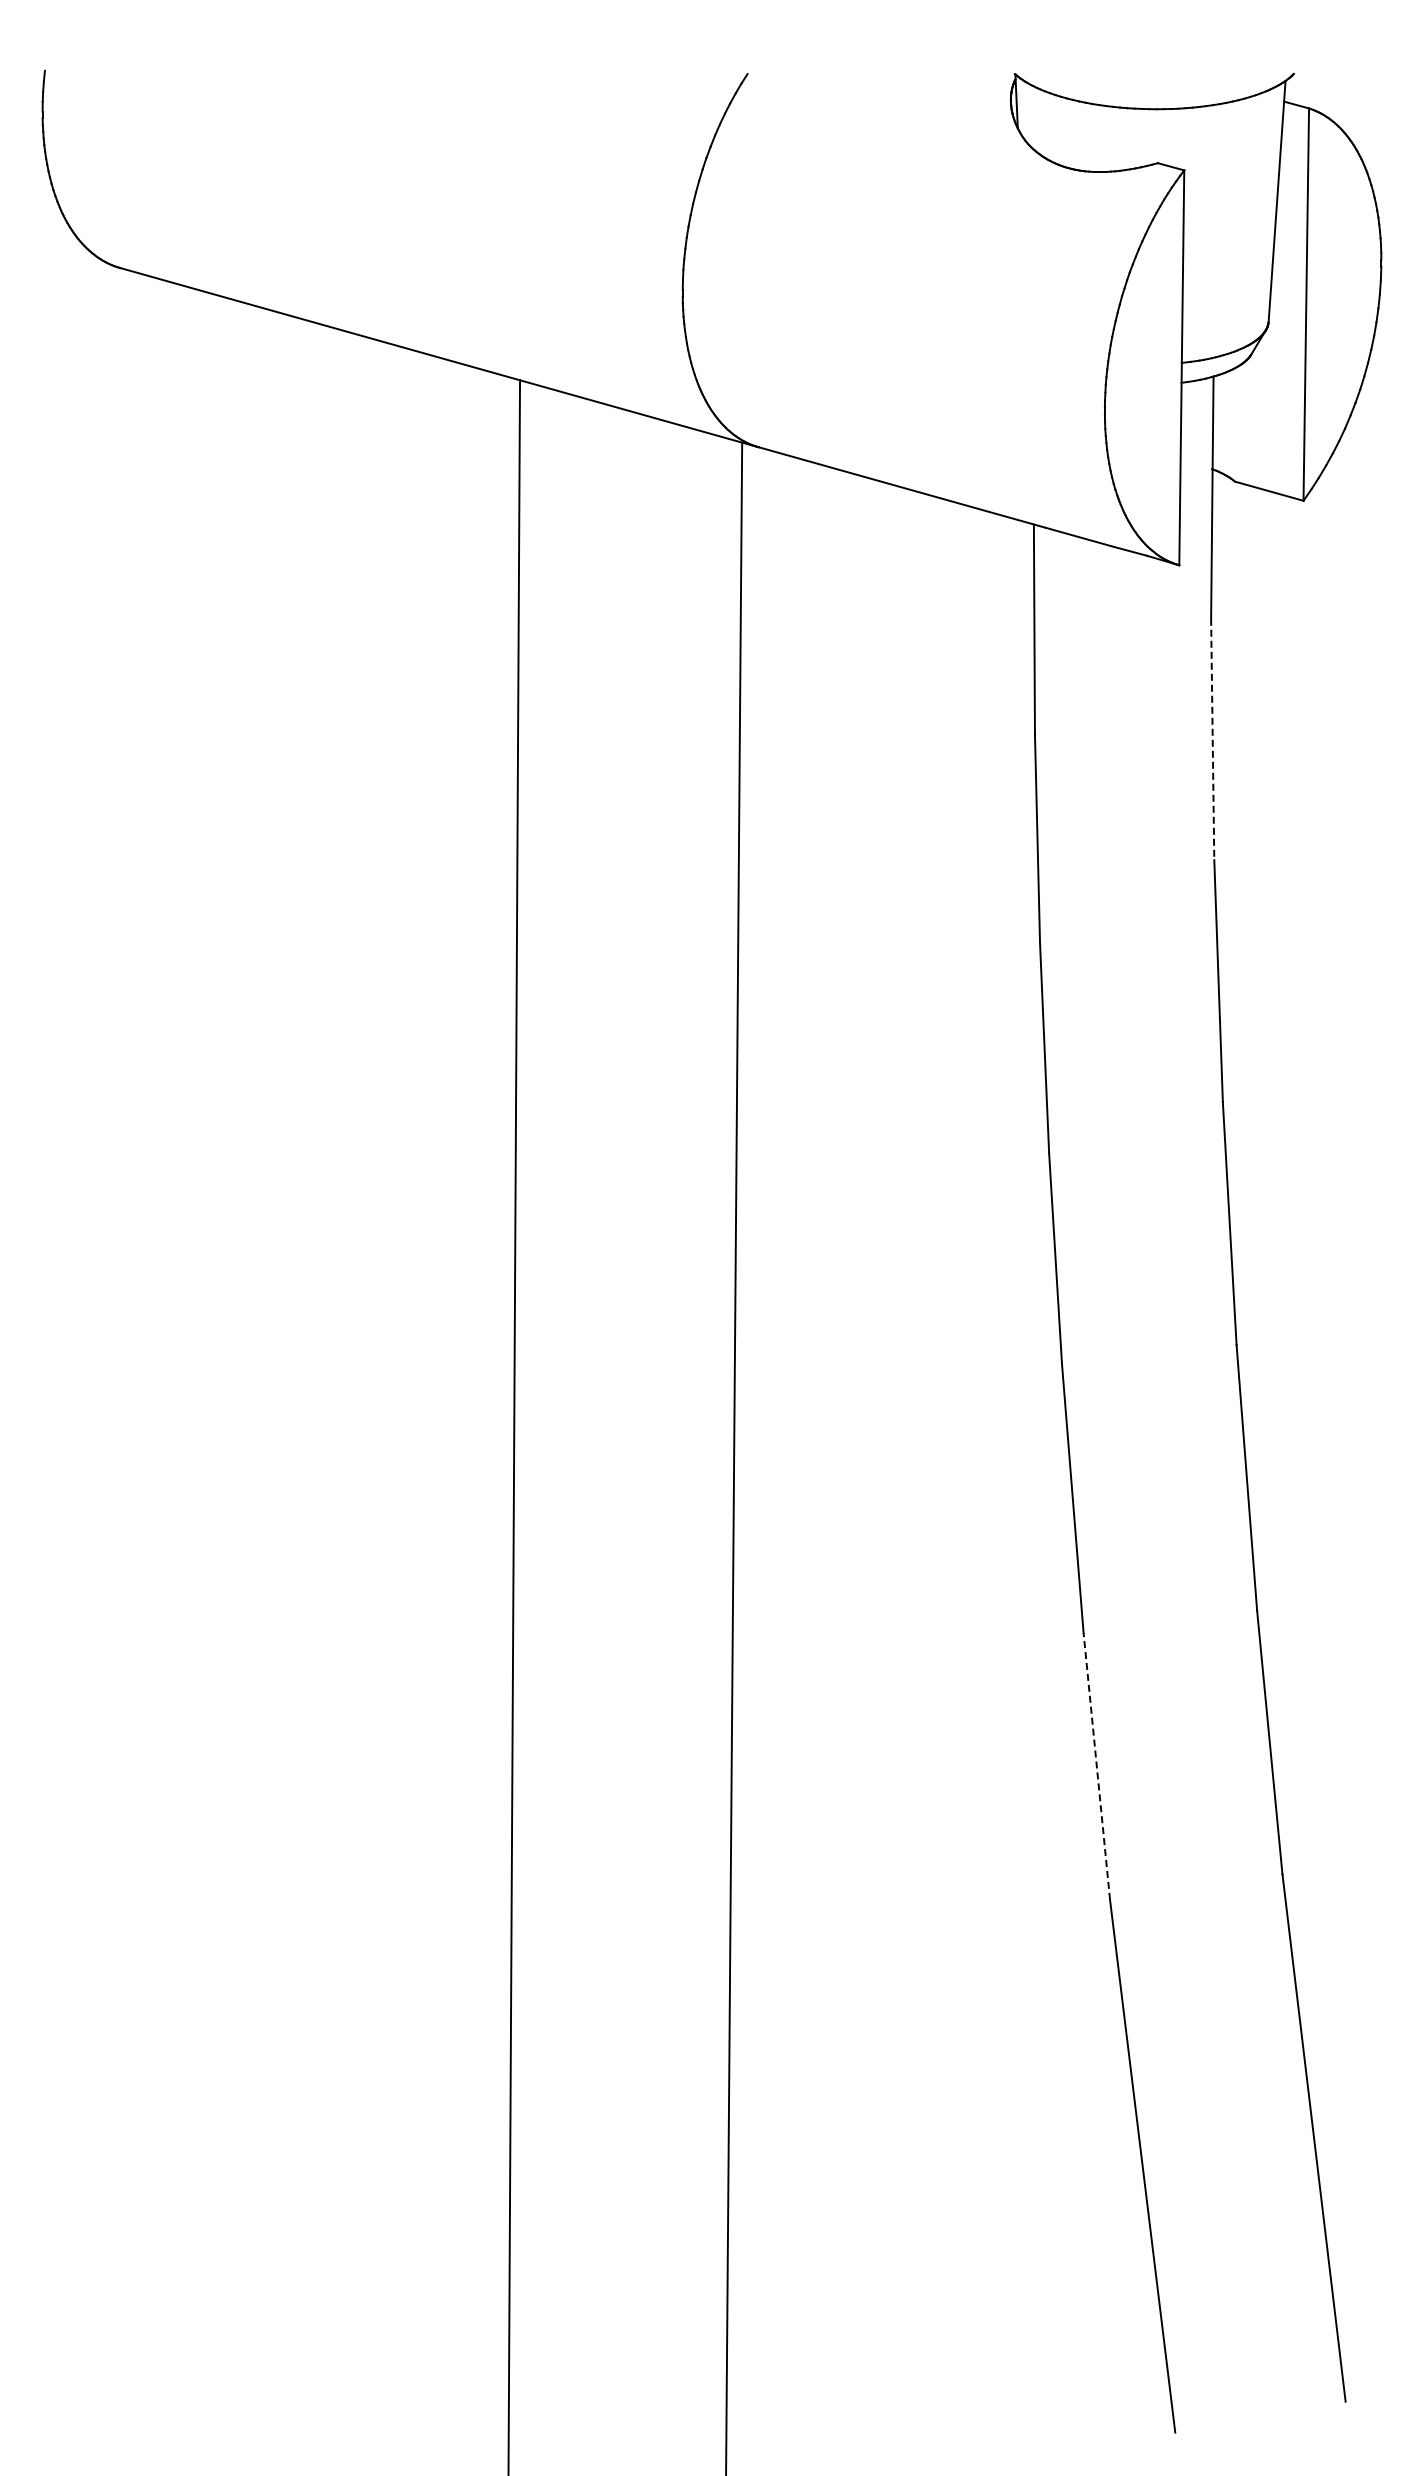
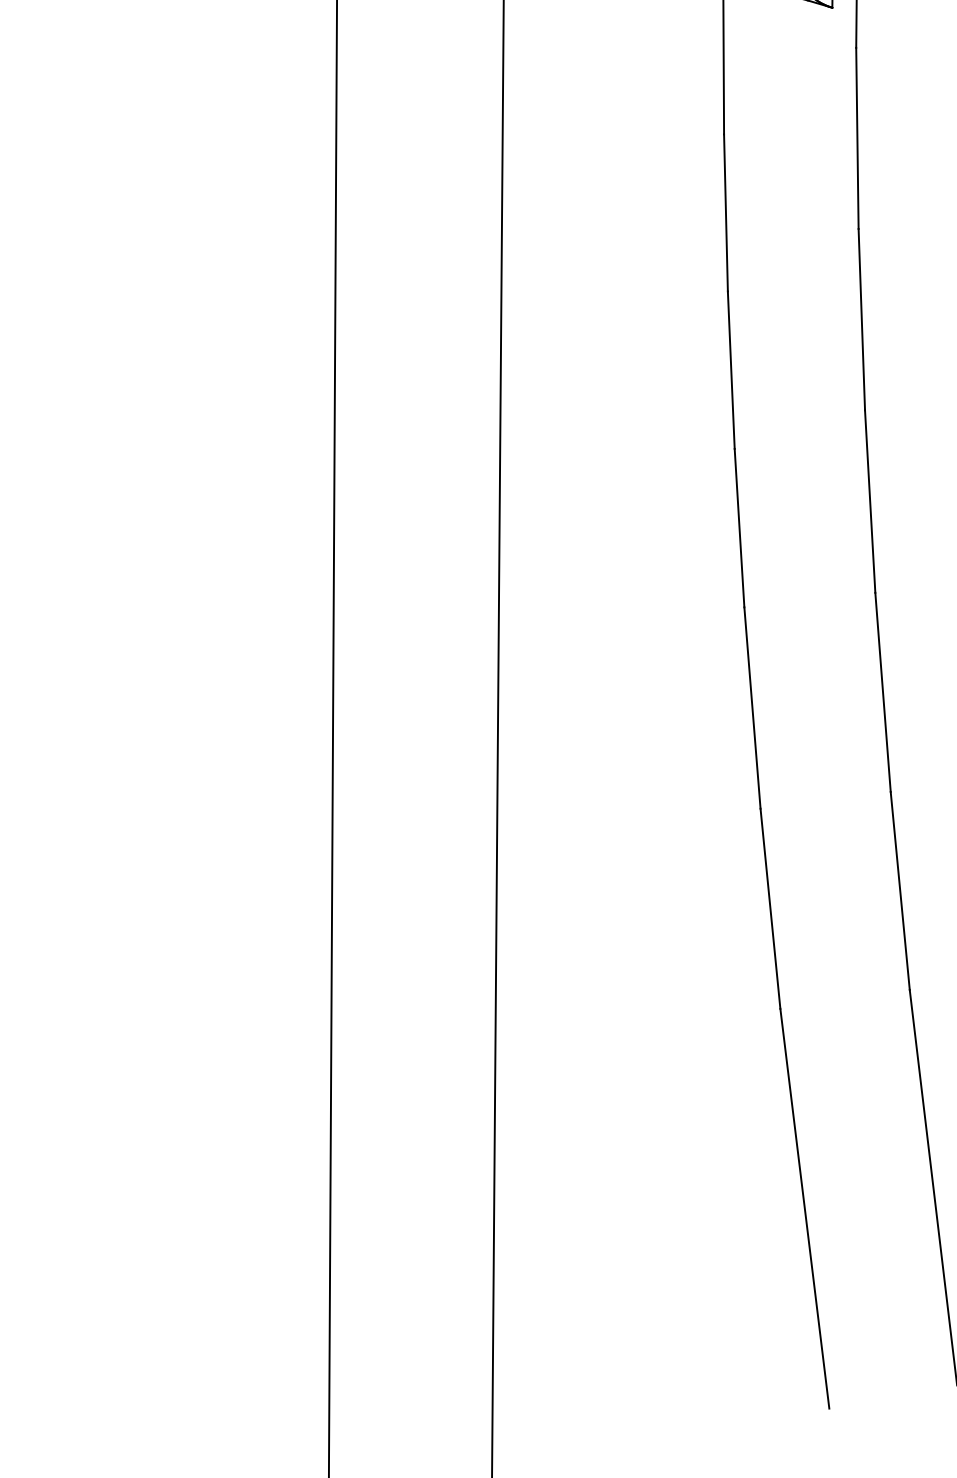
line: (1212, 739) -> (857, 138), dashed -> solid
line: (1096, 1765) -> (770, 908), dashed -> solid

